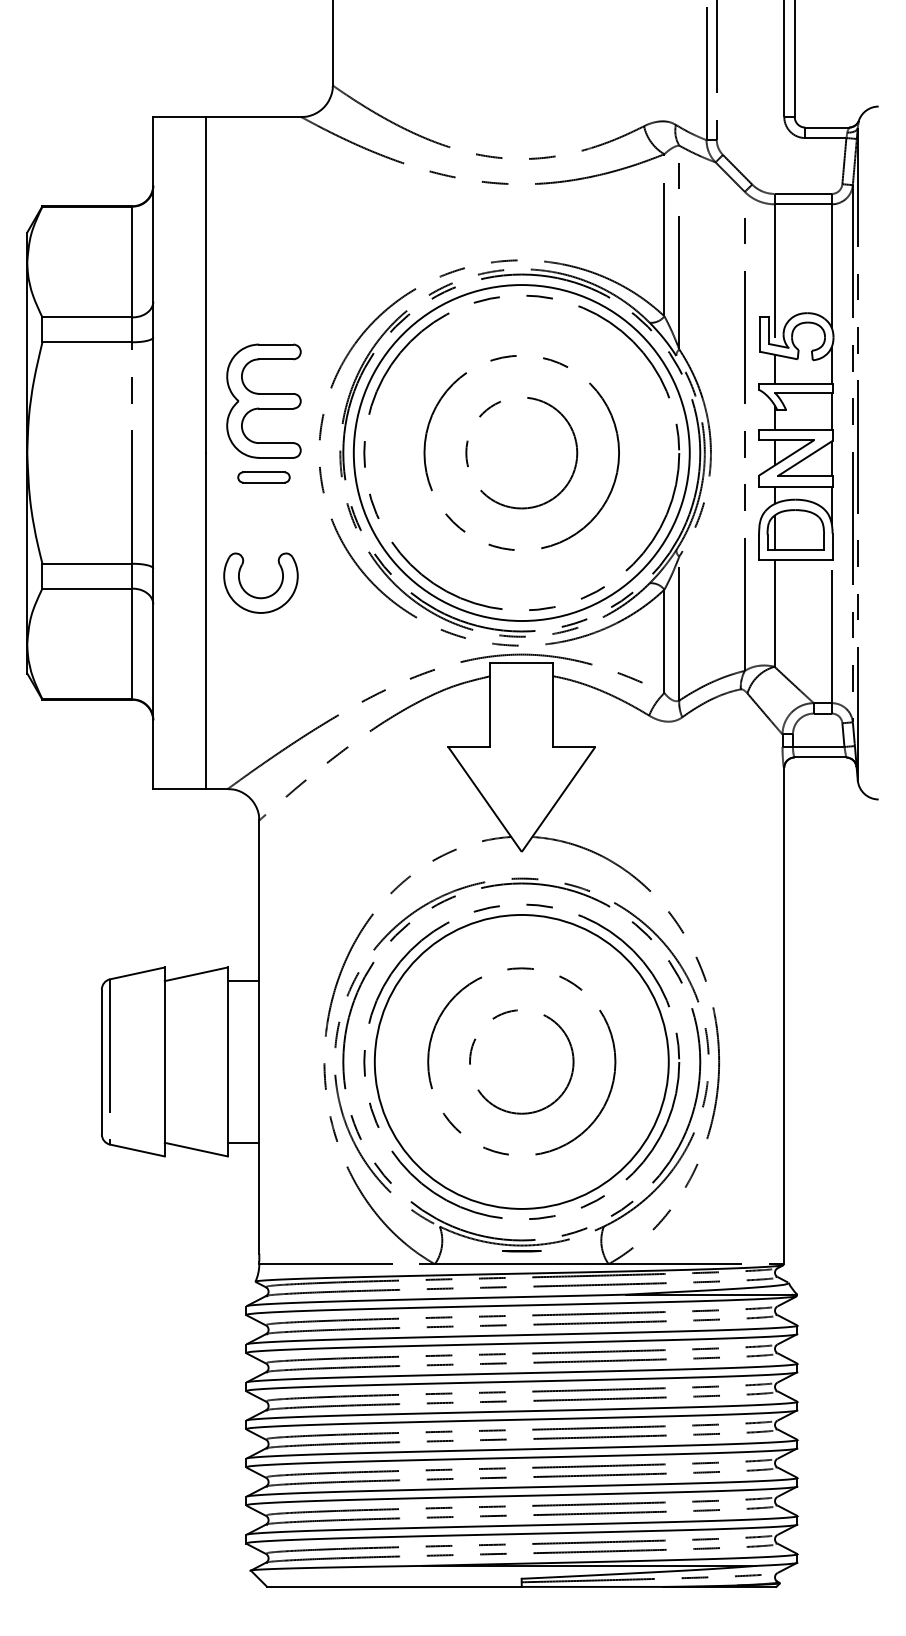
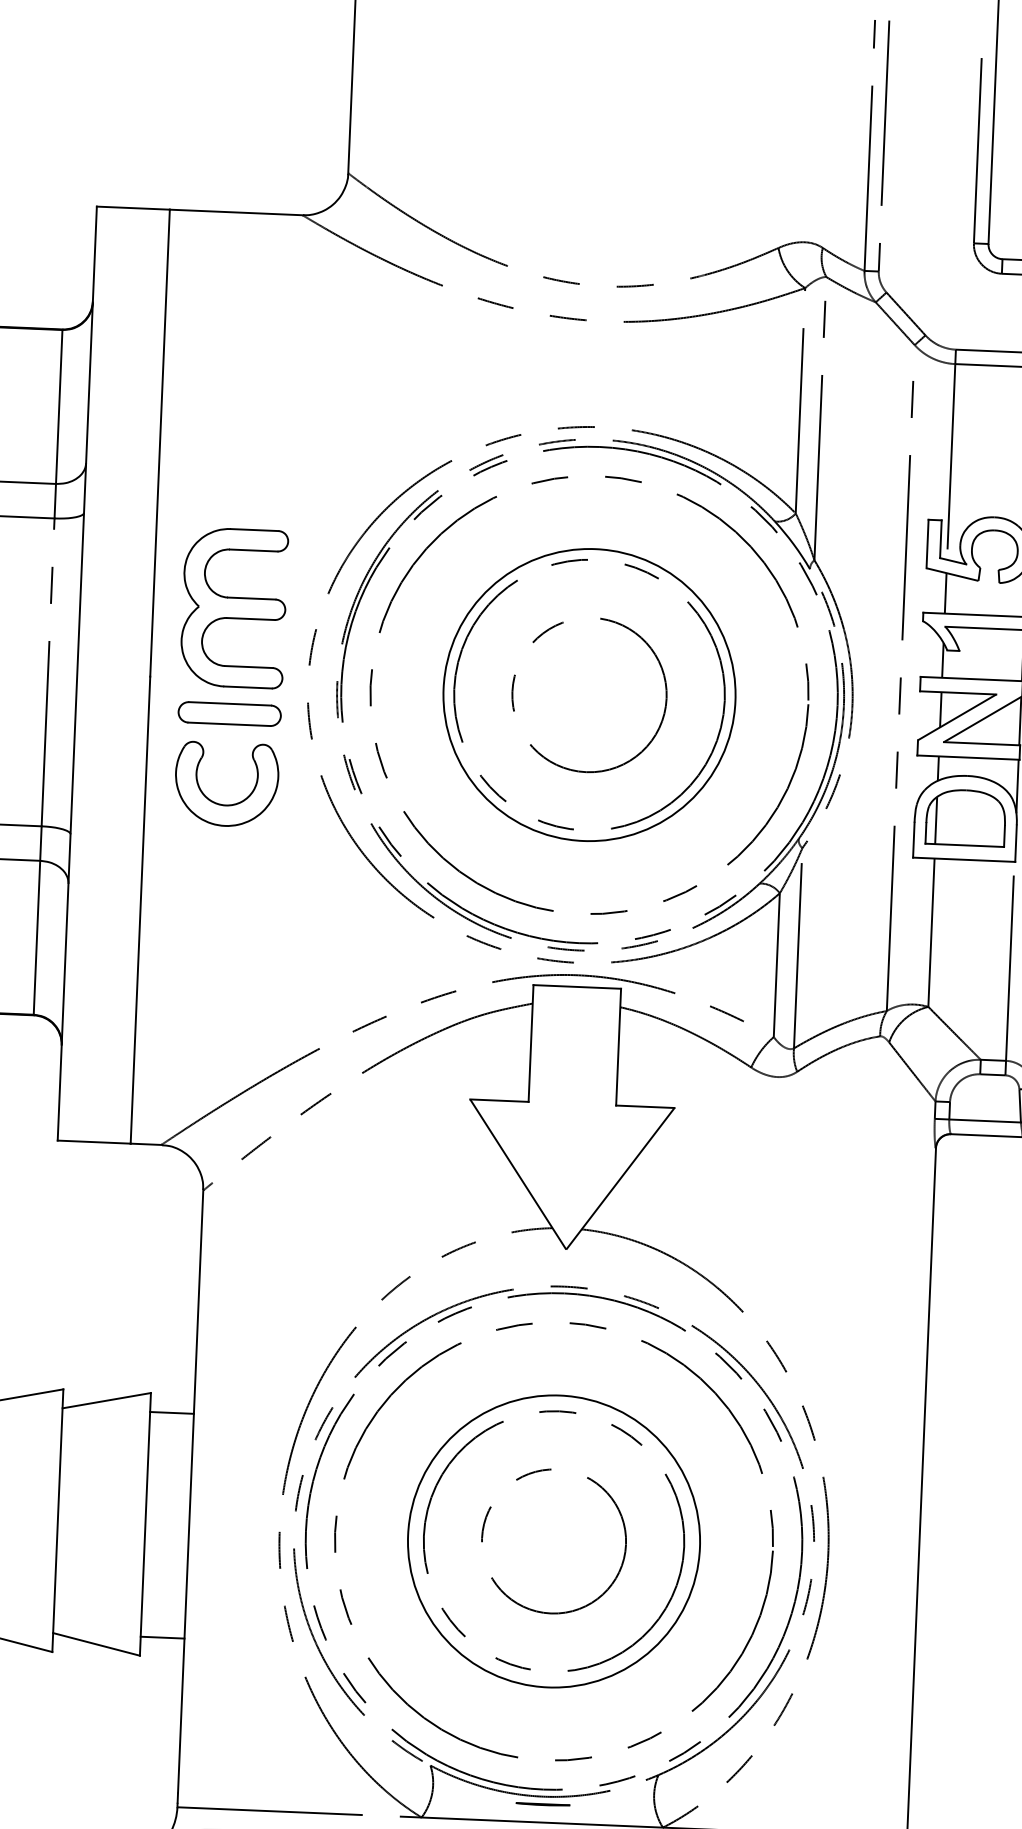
circle: (521, 453) -> (589, 695), size x0.62
part: (263, 477) -> (229, 714), size x1.43
part: (256, 596) -> (219, 802), moved
circle: (521, 1061) -> (553, 1540), size x0.71

